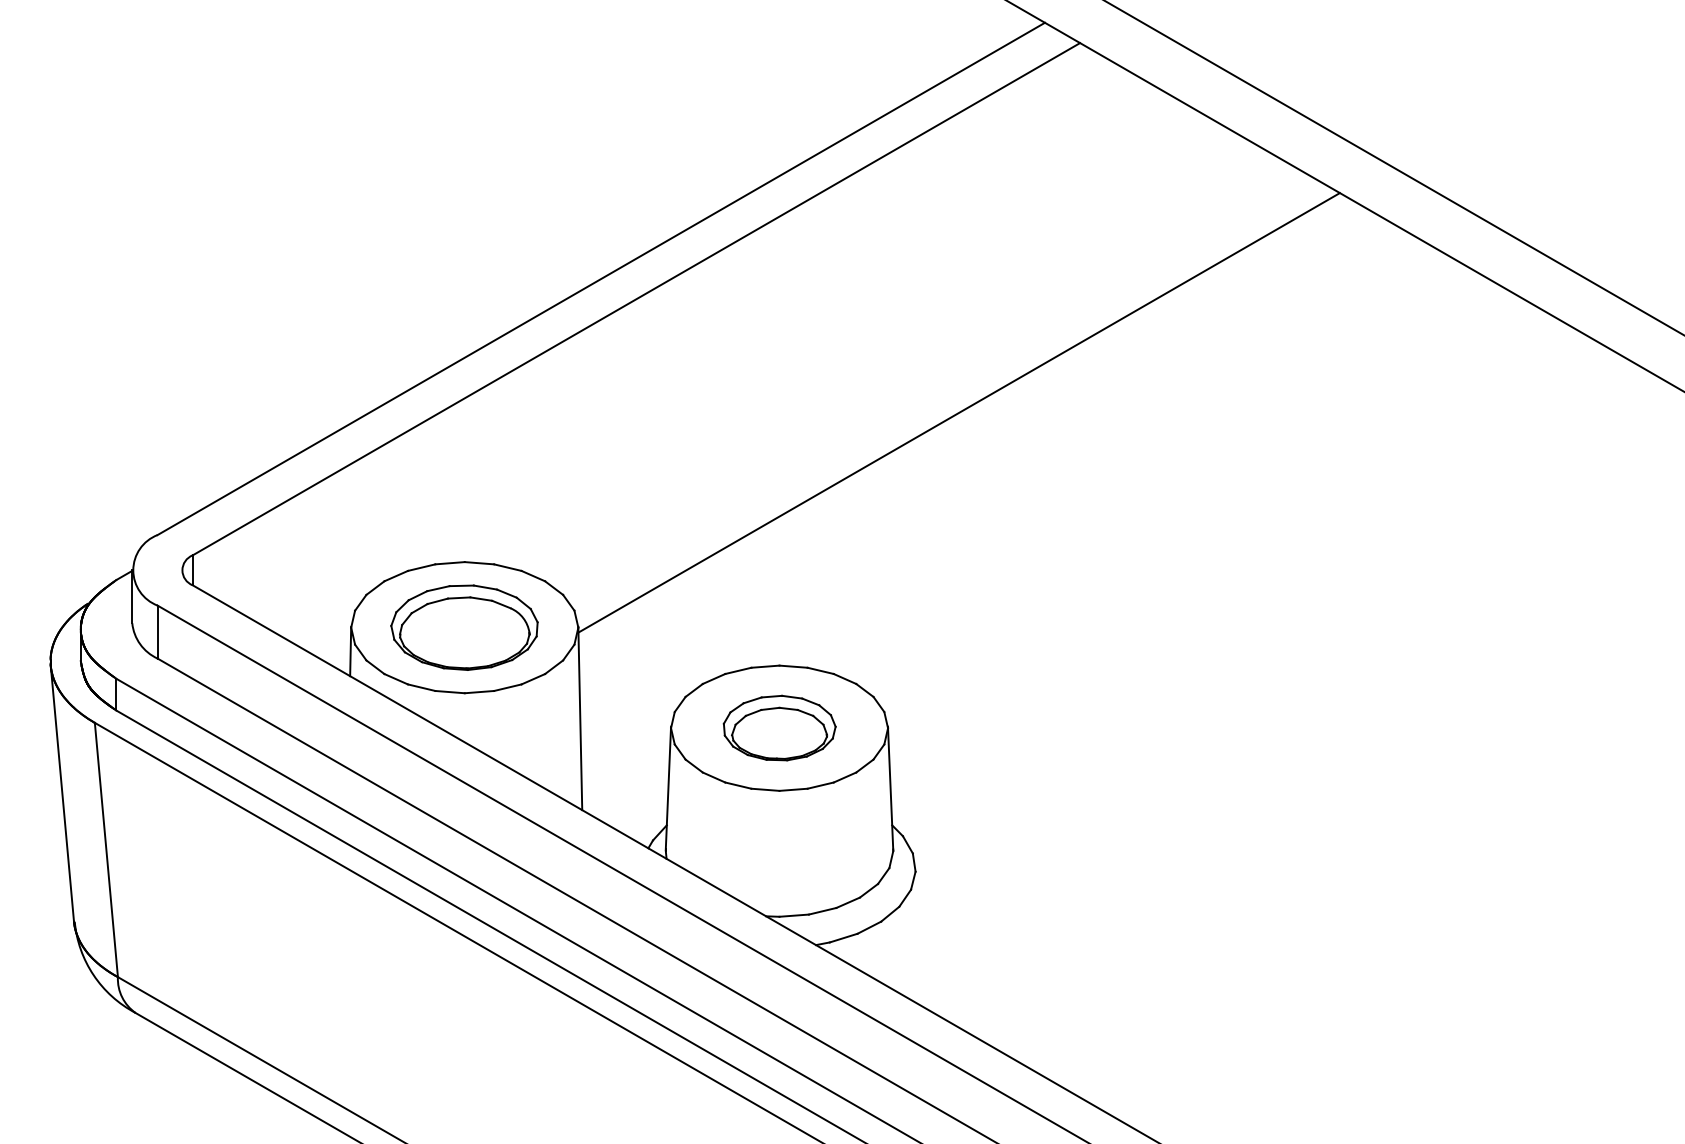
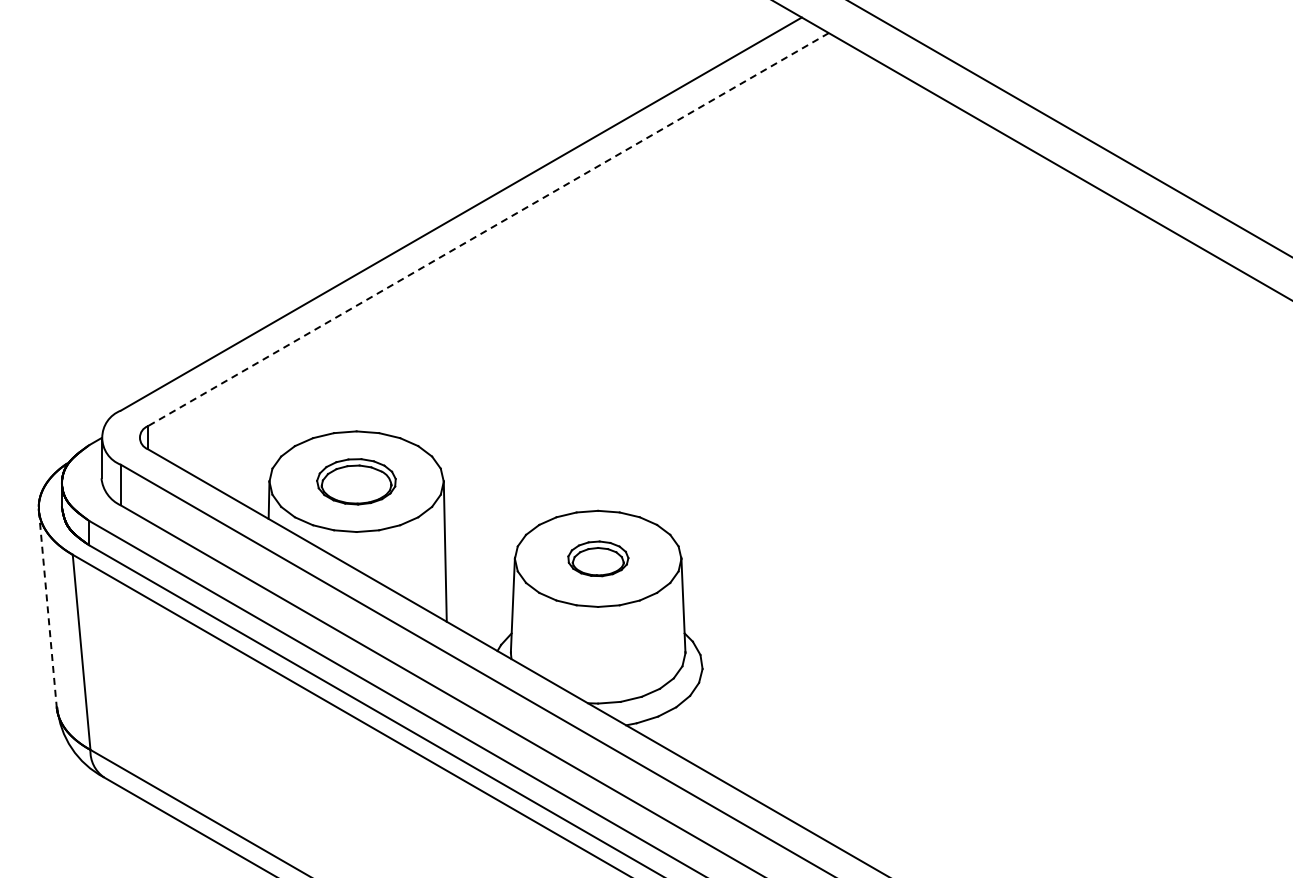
line: (635, 299) -> (487, 229), solid -> dashed
line: (958, 412) -> (735, 316), removed
part: (464, 627) -> (356, 481), size x0.7
part: (779, 727) -> (598, 558), size x0.7
line: (61, 794) -> (47, 609), solid -> dashed

